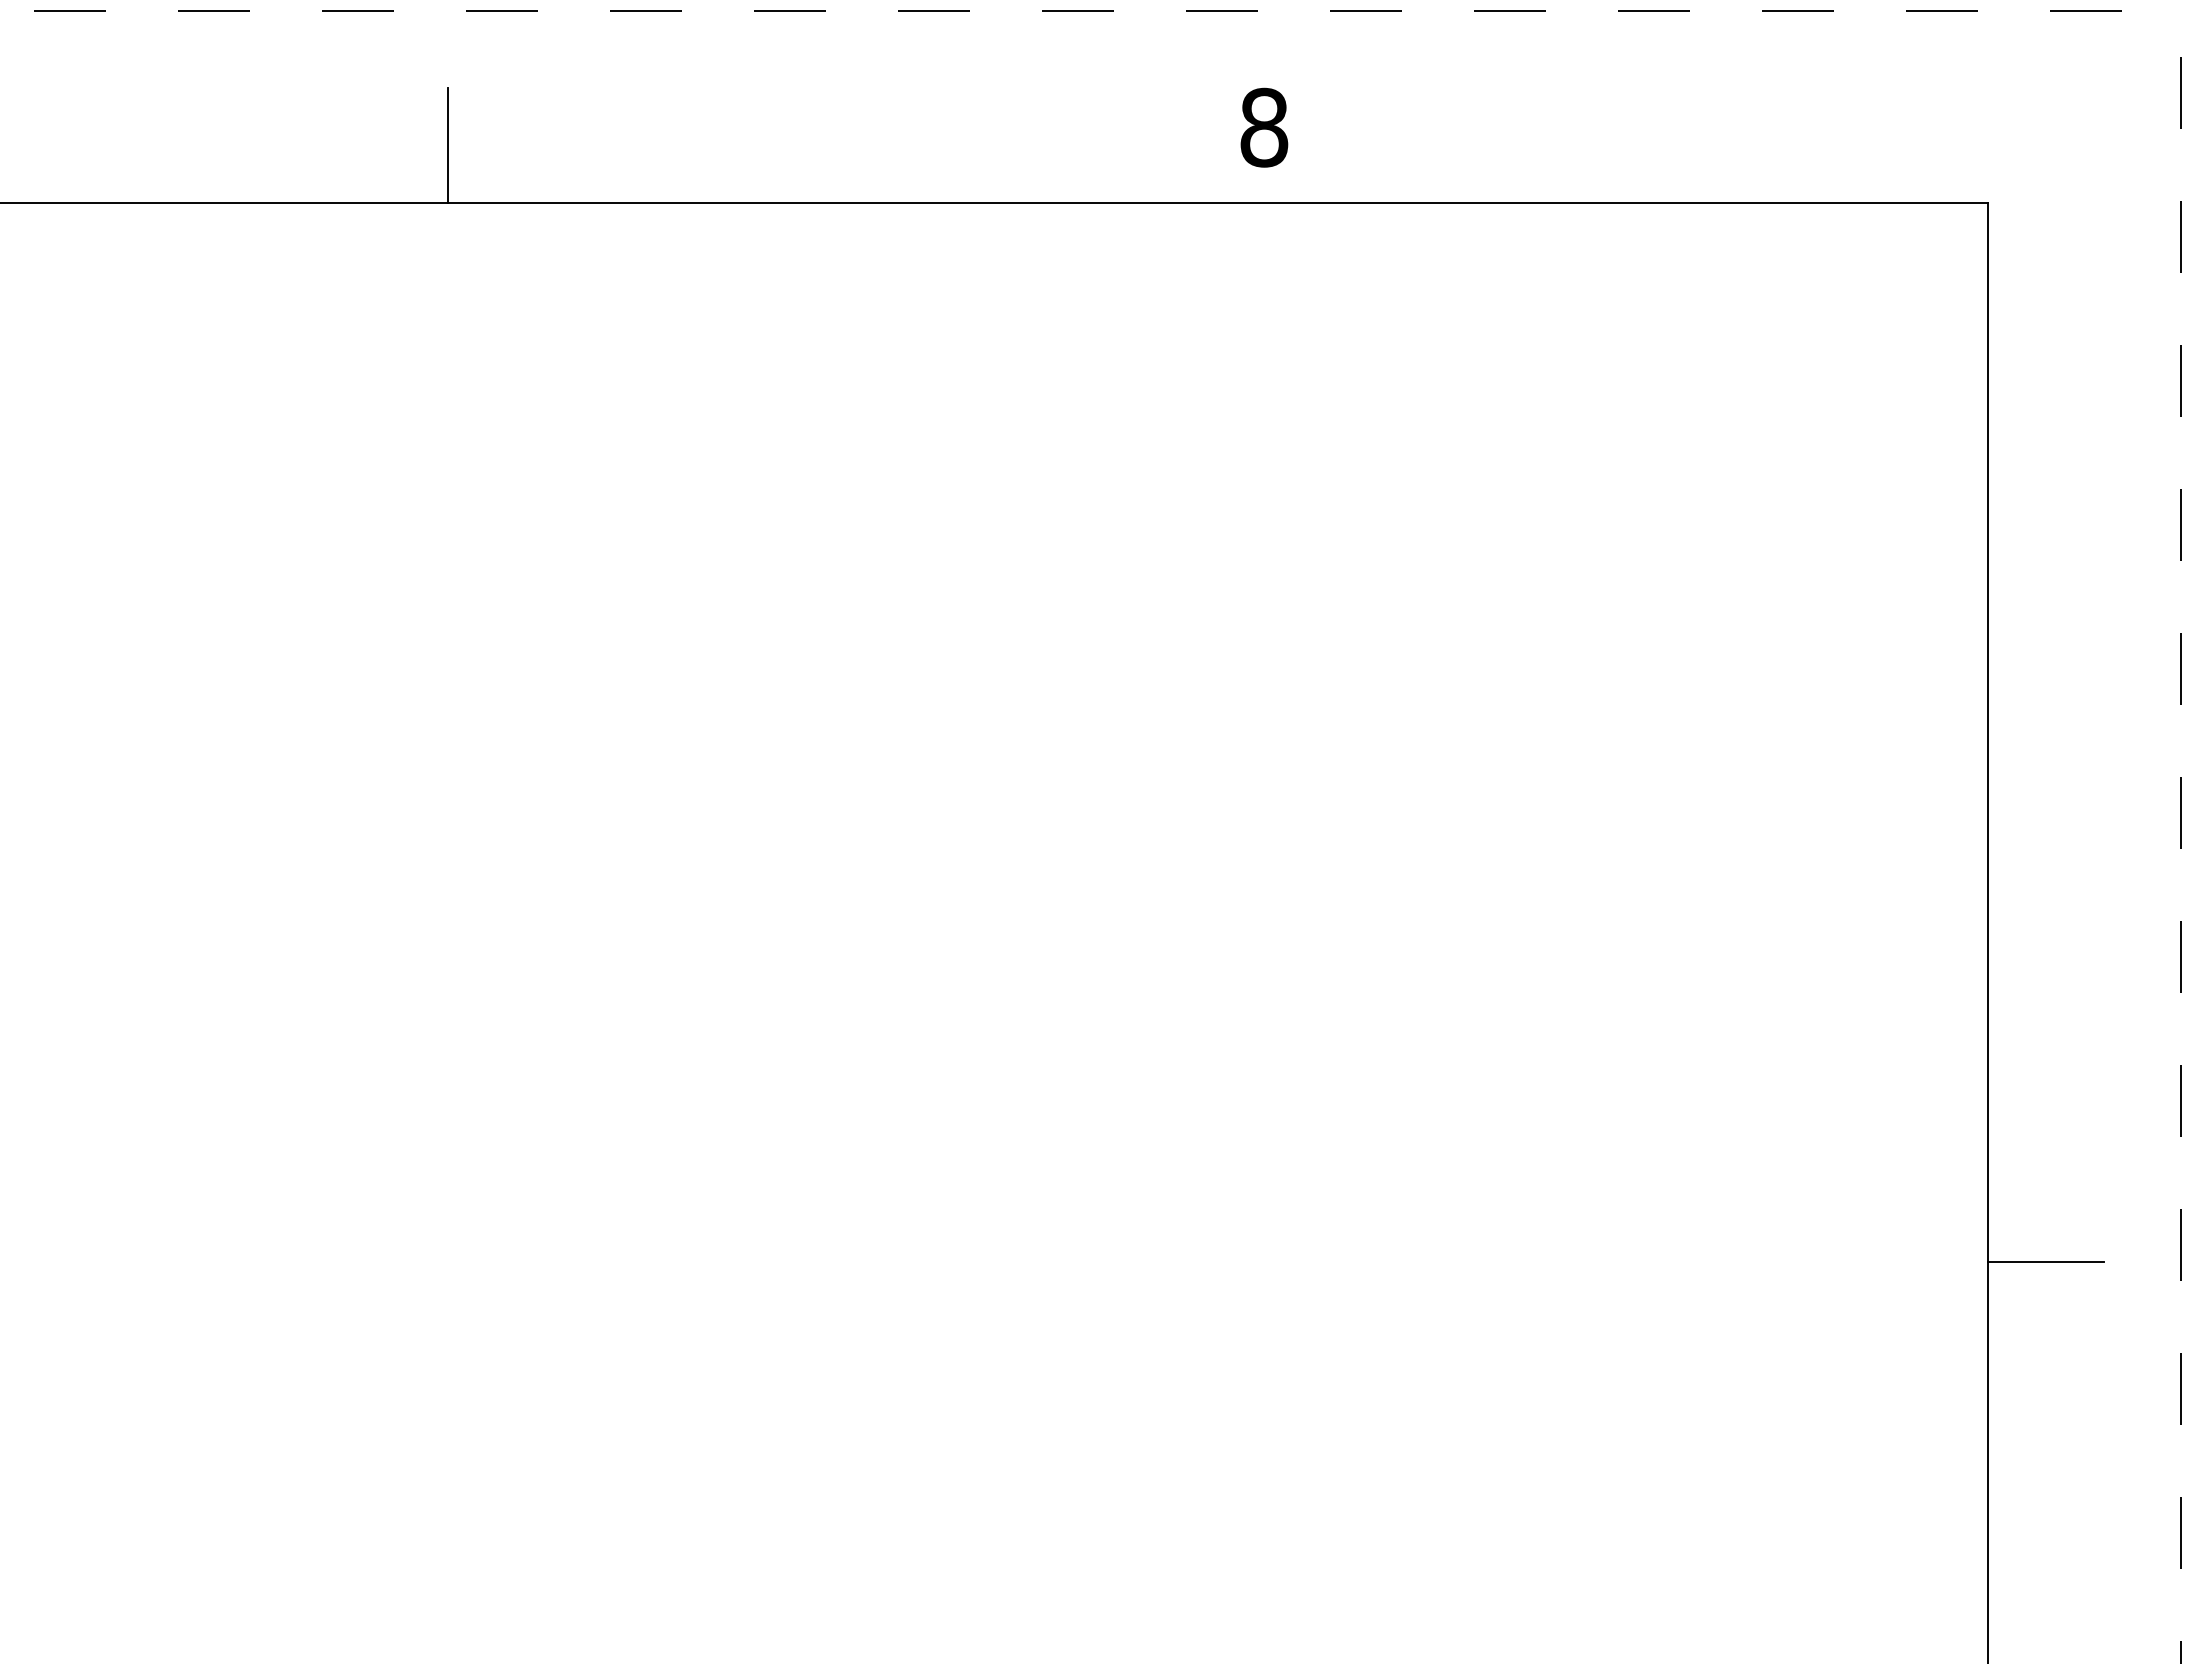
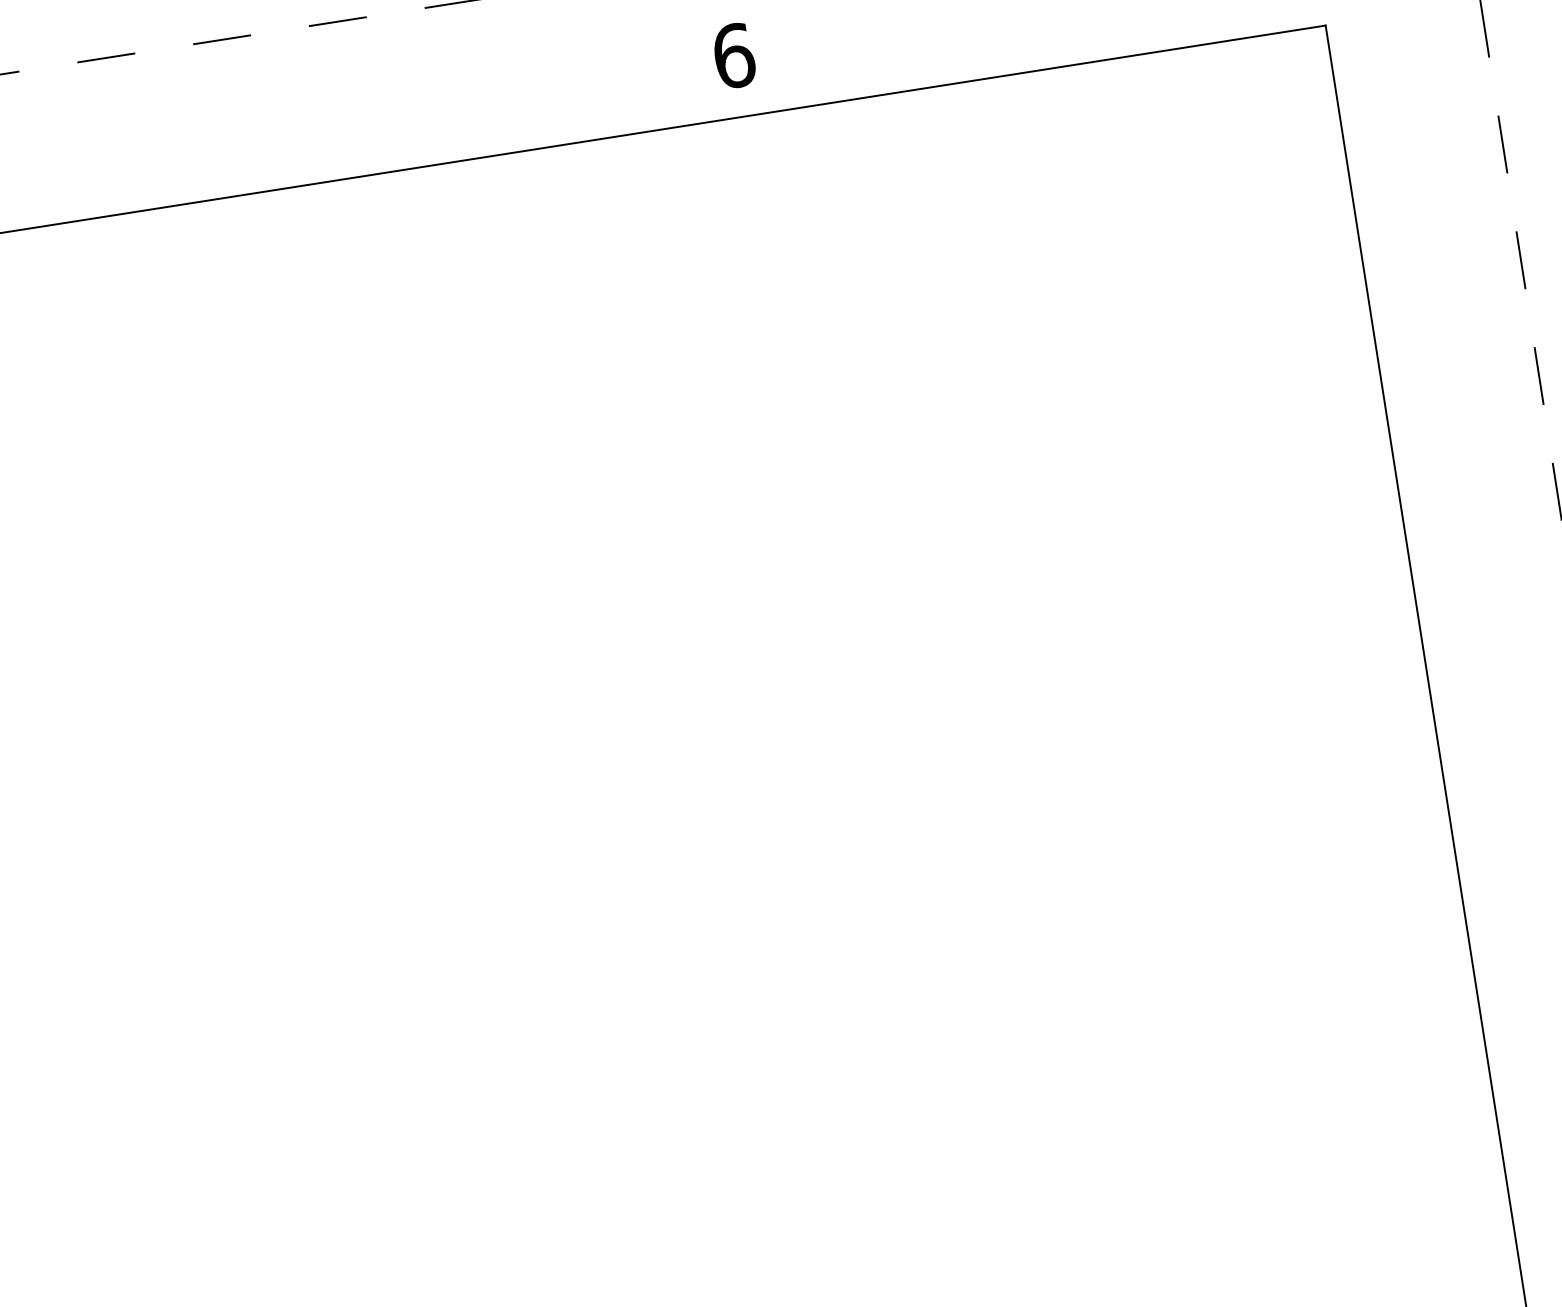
text: (1264, 127) -> (734, 55), 8 -> 6
line: (448, 145) -> (80, 172), removed
line: (2045, 1262) -> (1504, 869), removed

